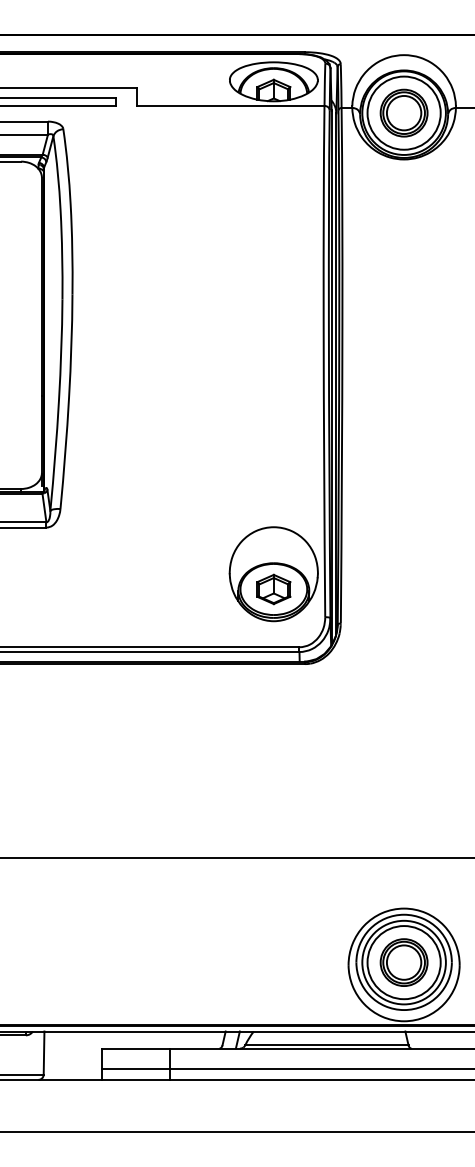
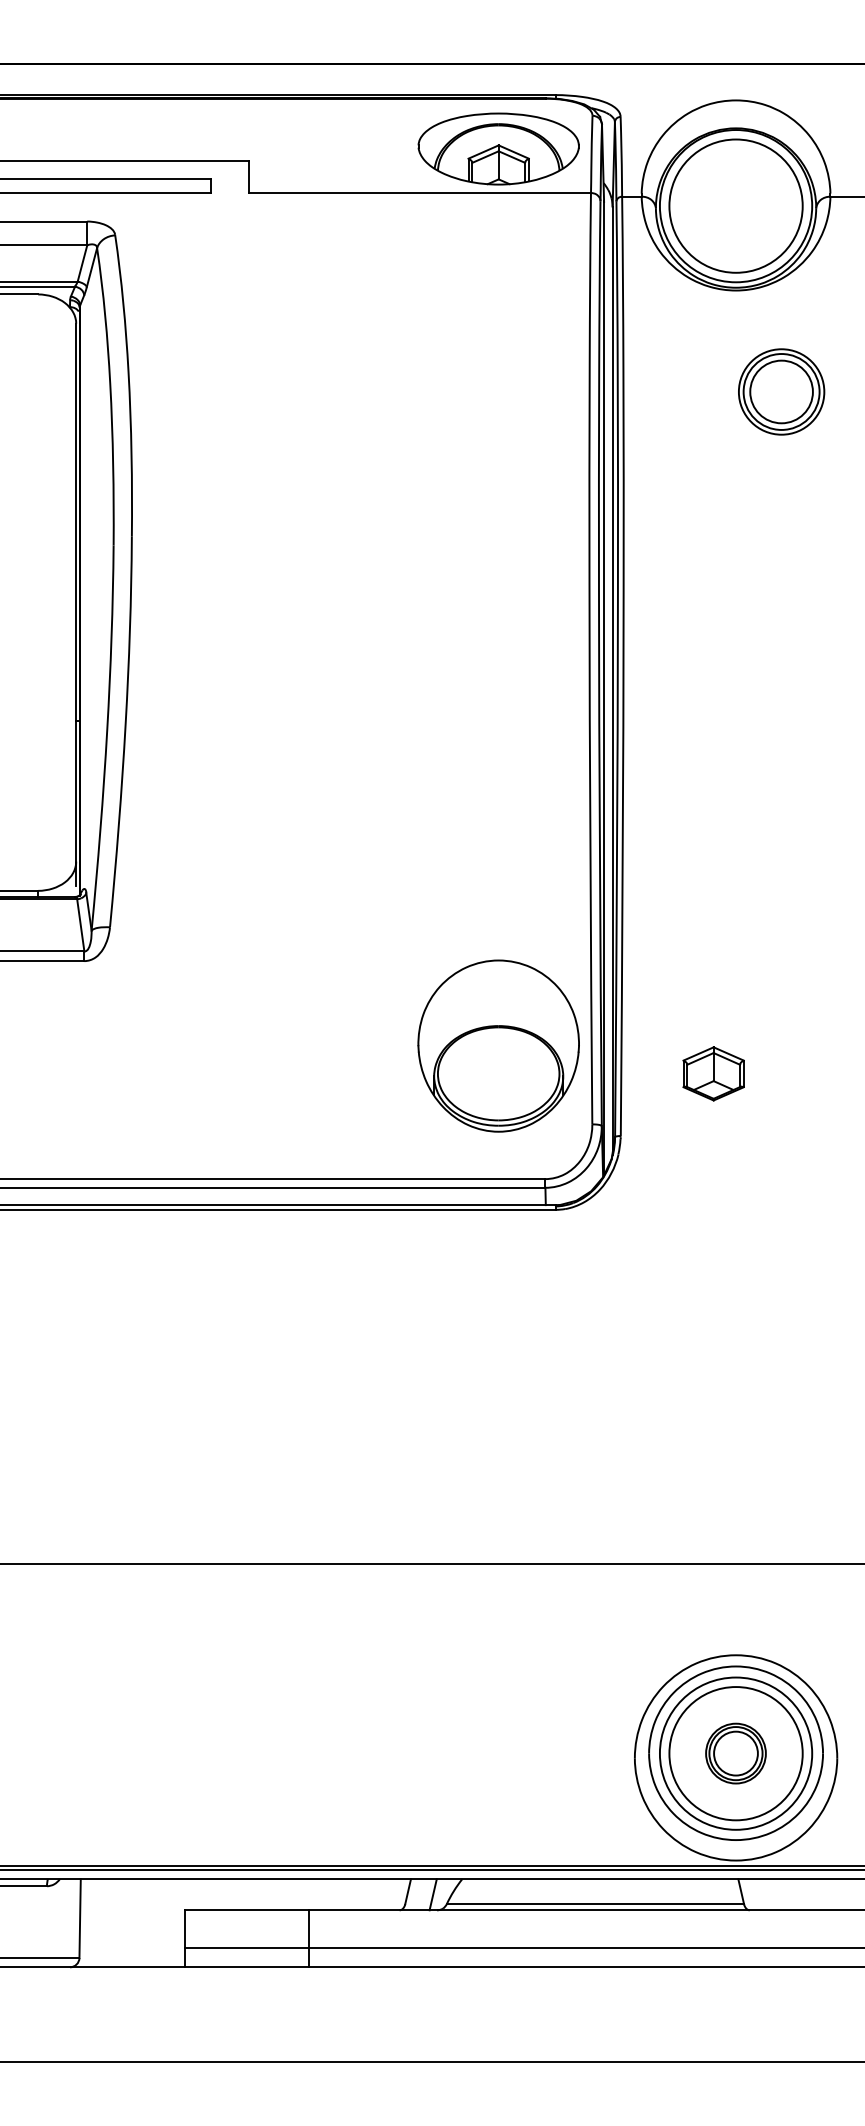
part: (403, 112) -> (780, 390), moved
part: (273, 589) -> (713, 1073), moved
part: (403, 962) -> (734, 1753), size x0.7

